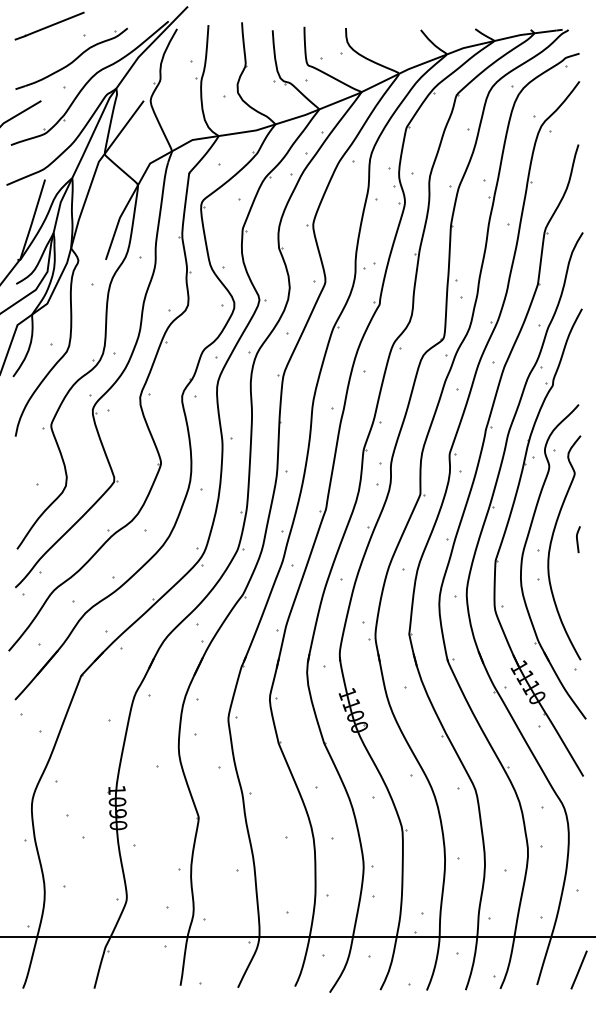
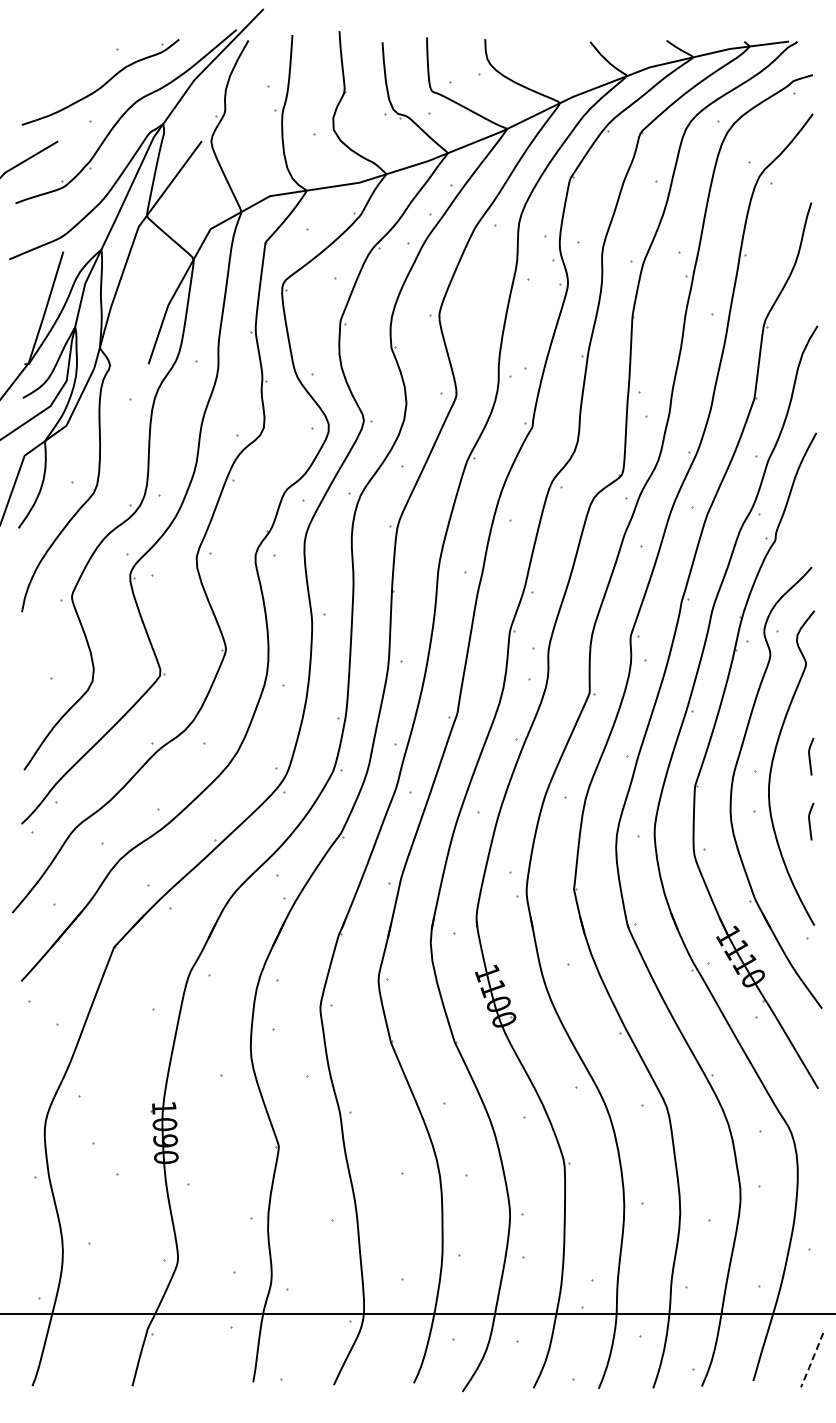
line: (49, 26) -> (69, 36), removed
curve: (577, 585) -> (810, 821), added
line: (578, 971) -> (811, 1361), solid -> dashed

